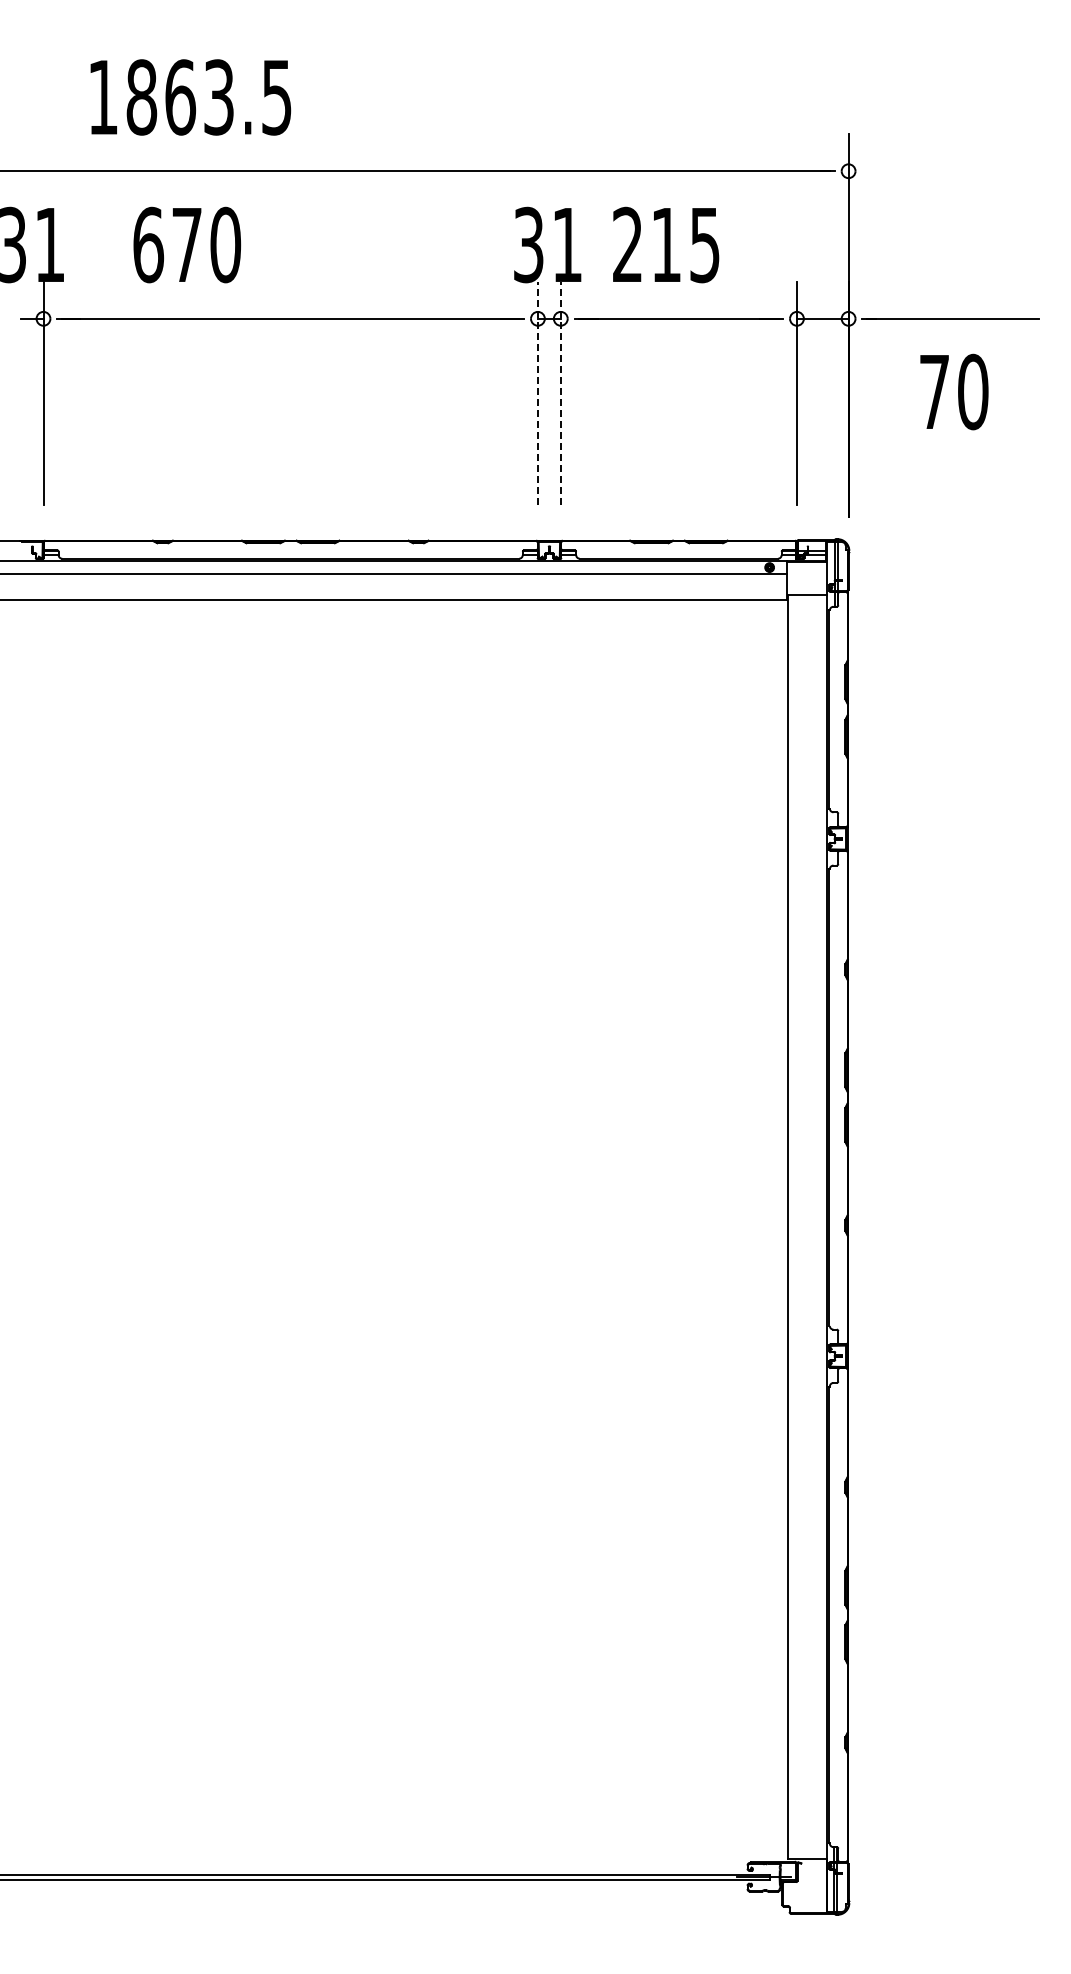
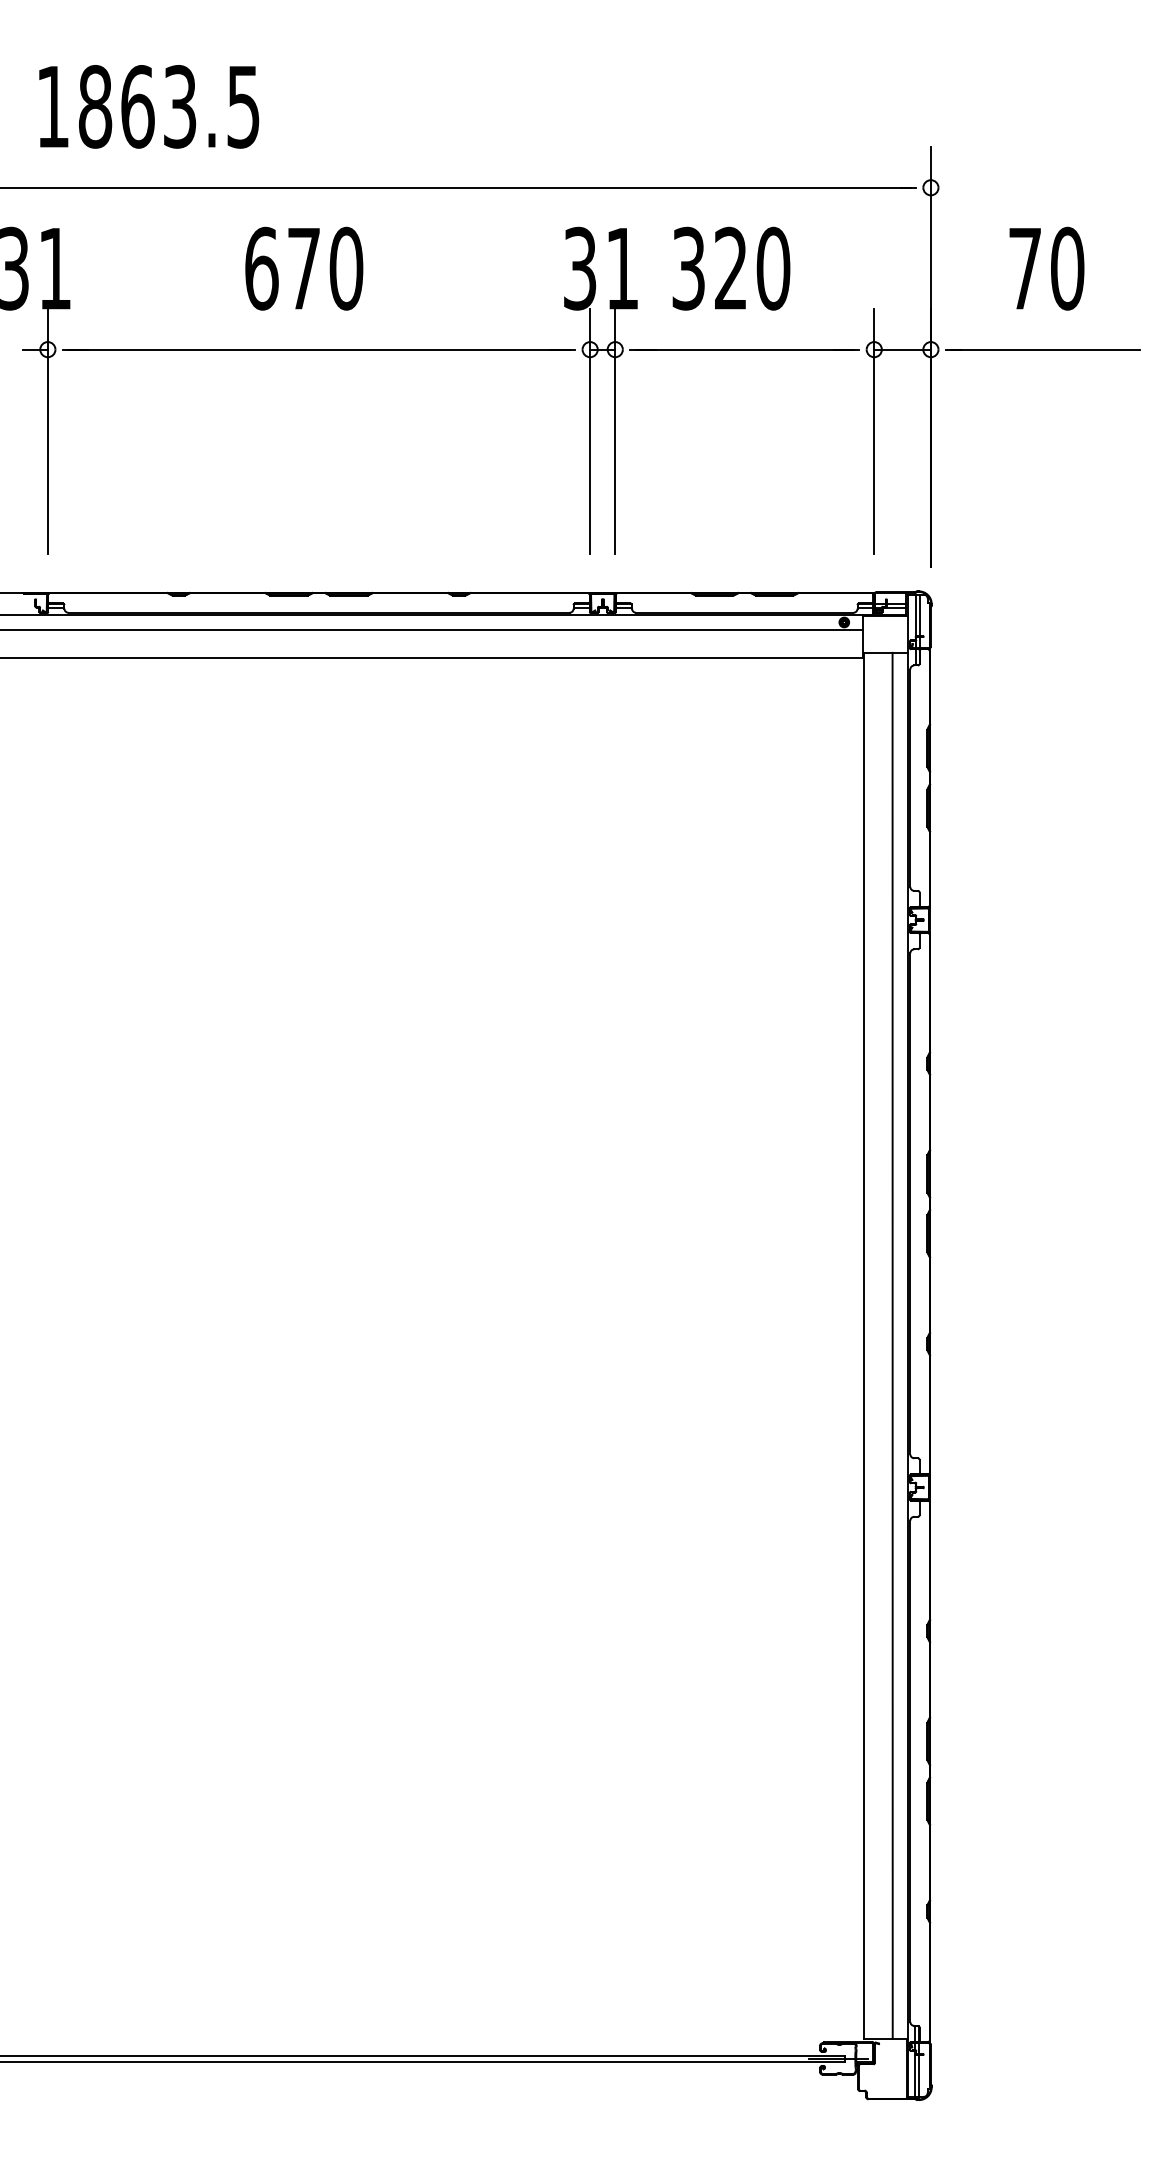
text: (190, 97) -> (148, 106), moved
text: (187, 244) -> (304, 268), moved
text: (666, 244) -> (731, 268), 215 -> 320
text: (954, 391) -> (1047, 268), moved
line: (537, 392) -> (589, 430), dashed -> solid
line: (560, 392) -> (614, 430), dashed -> solid
line: (813, 1226) -> (892, 1345), added

